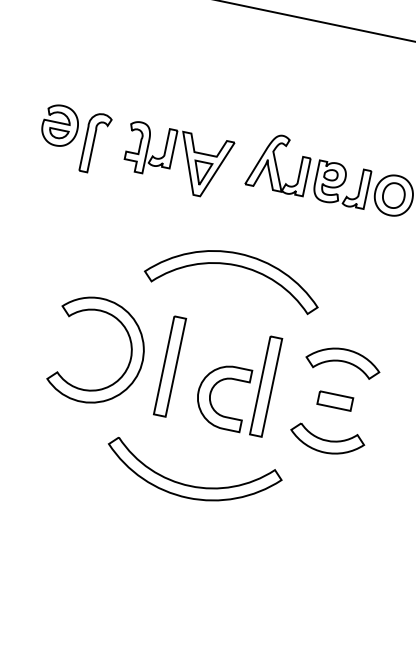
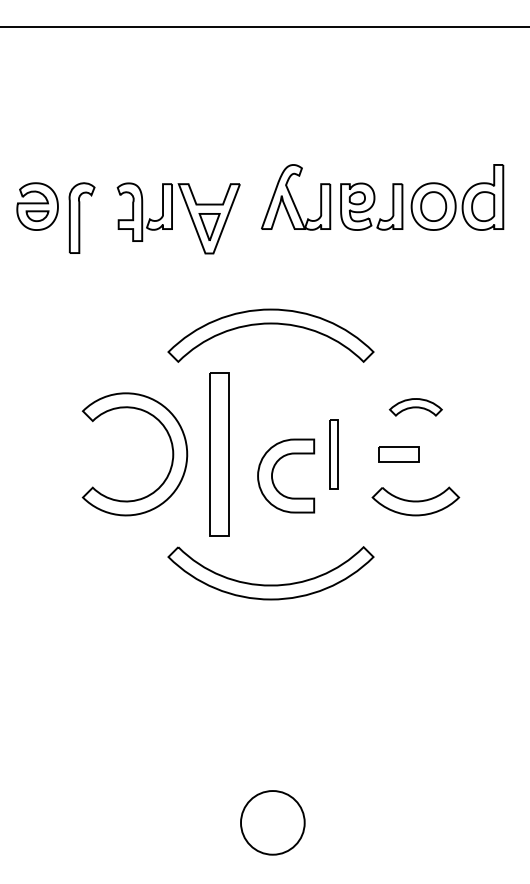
part: (343, 361) -> (415, 407), size x0.6
part: (169, 366) -> (219, 454), size x1.4
part: (265, 386) -> (333, 454), size x0.6
part: (334, 401) -> (398, 454), moved

